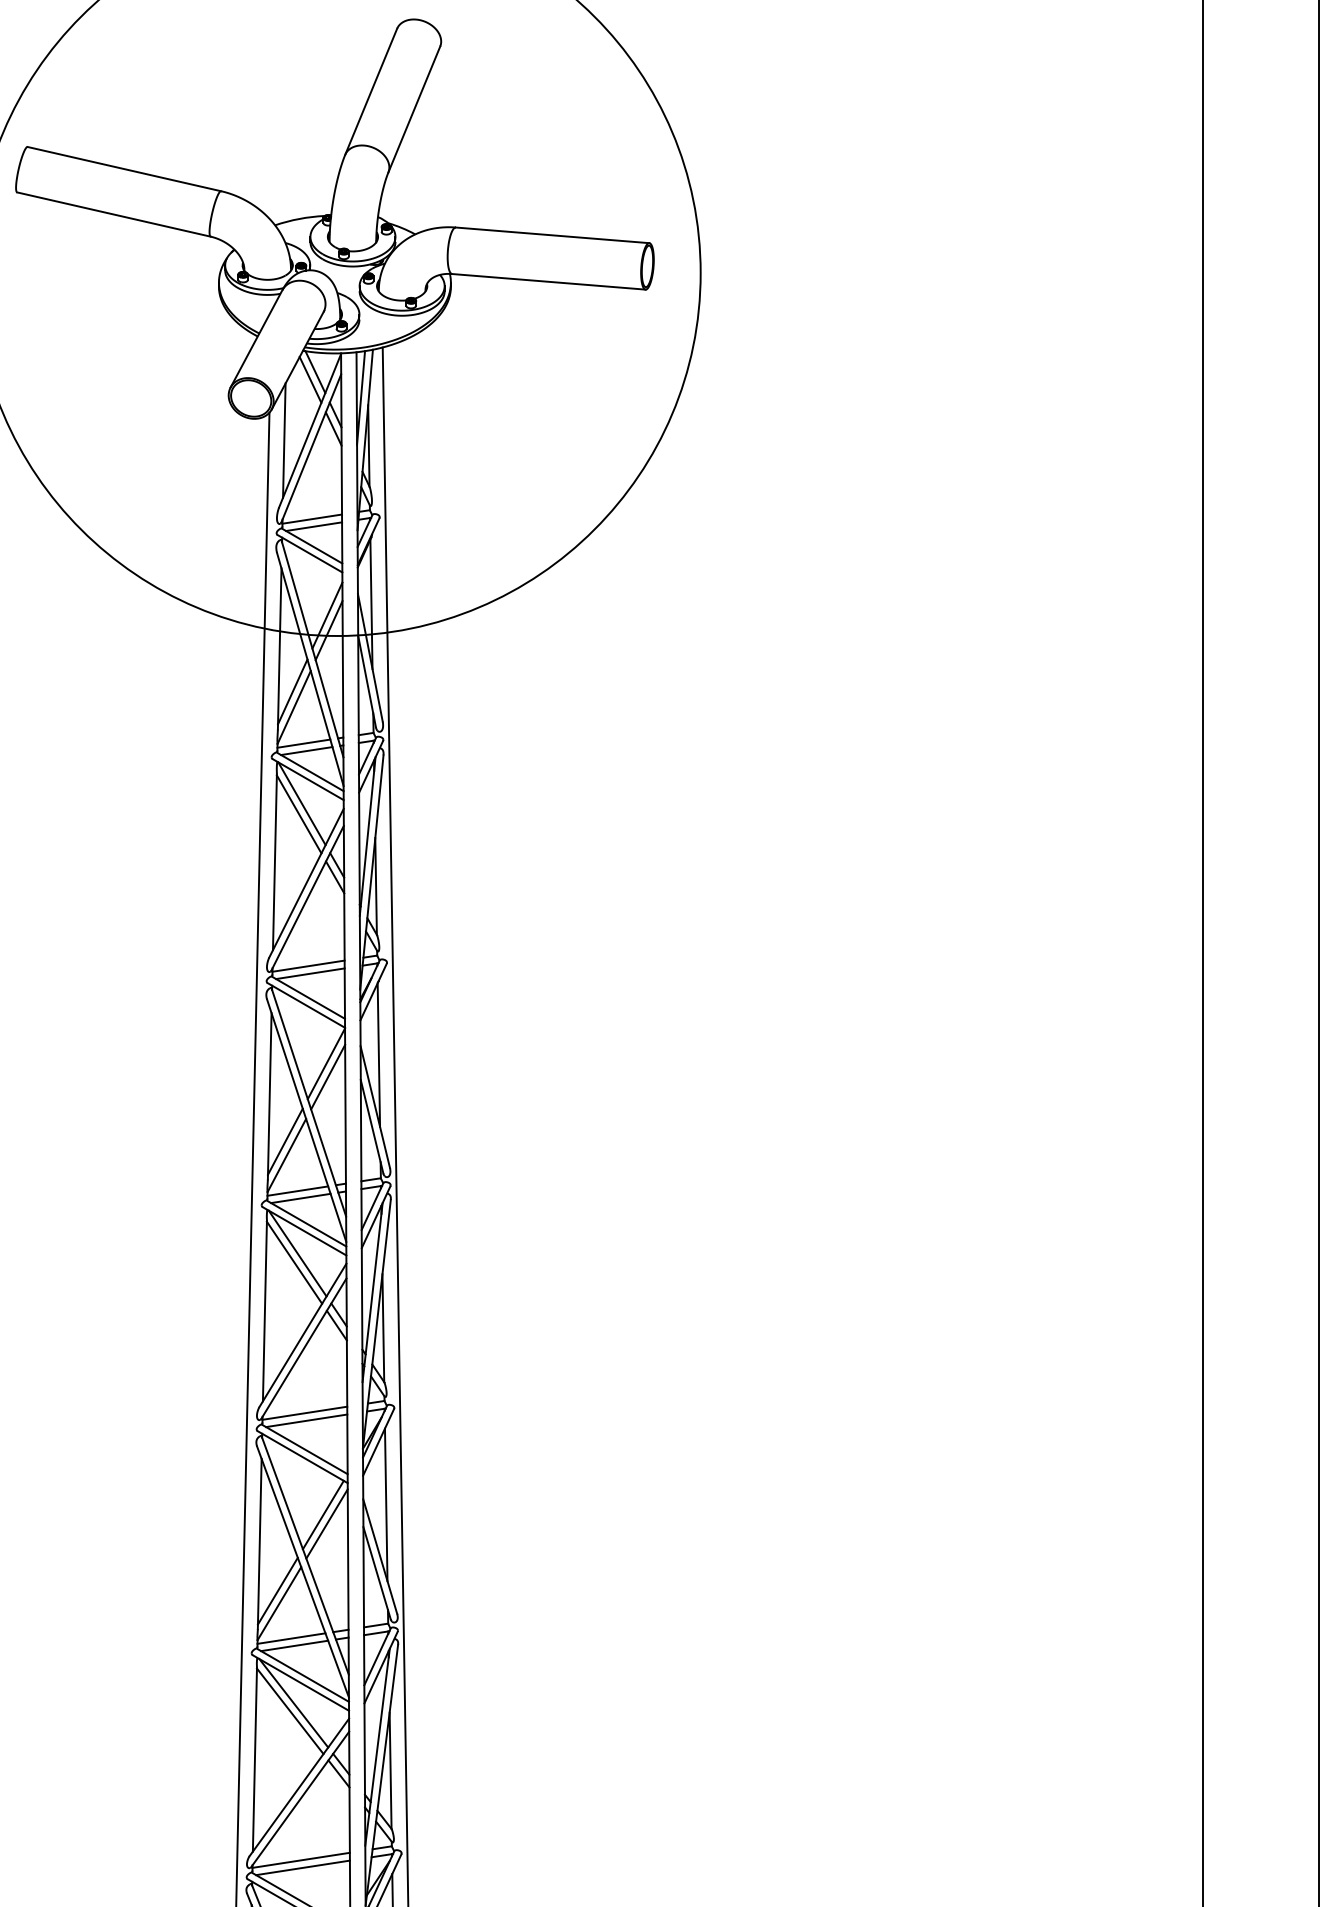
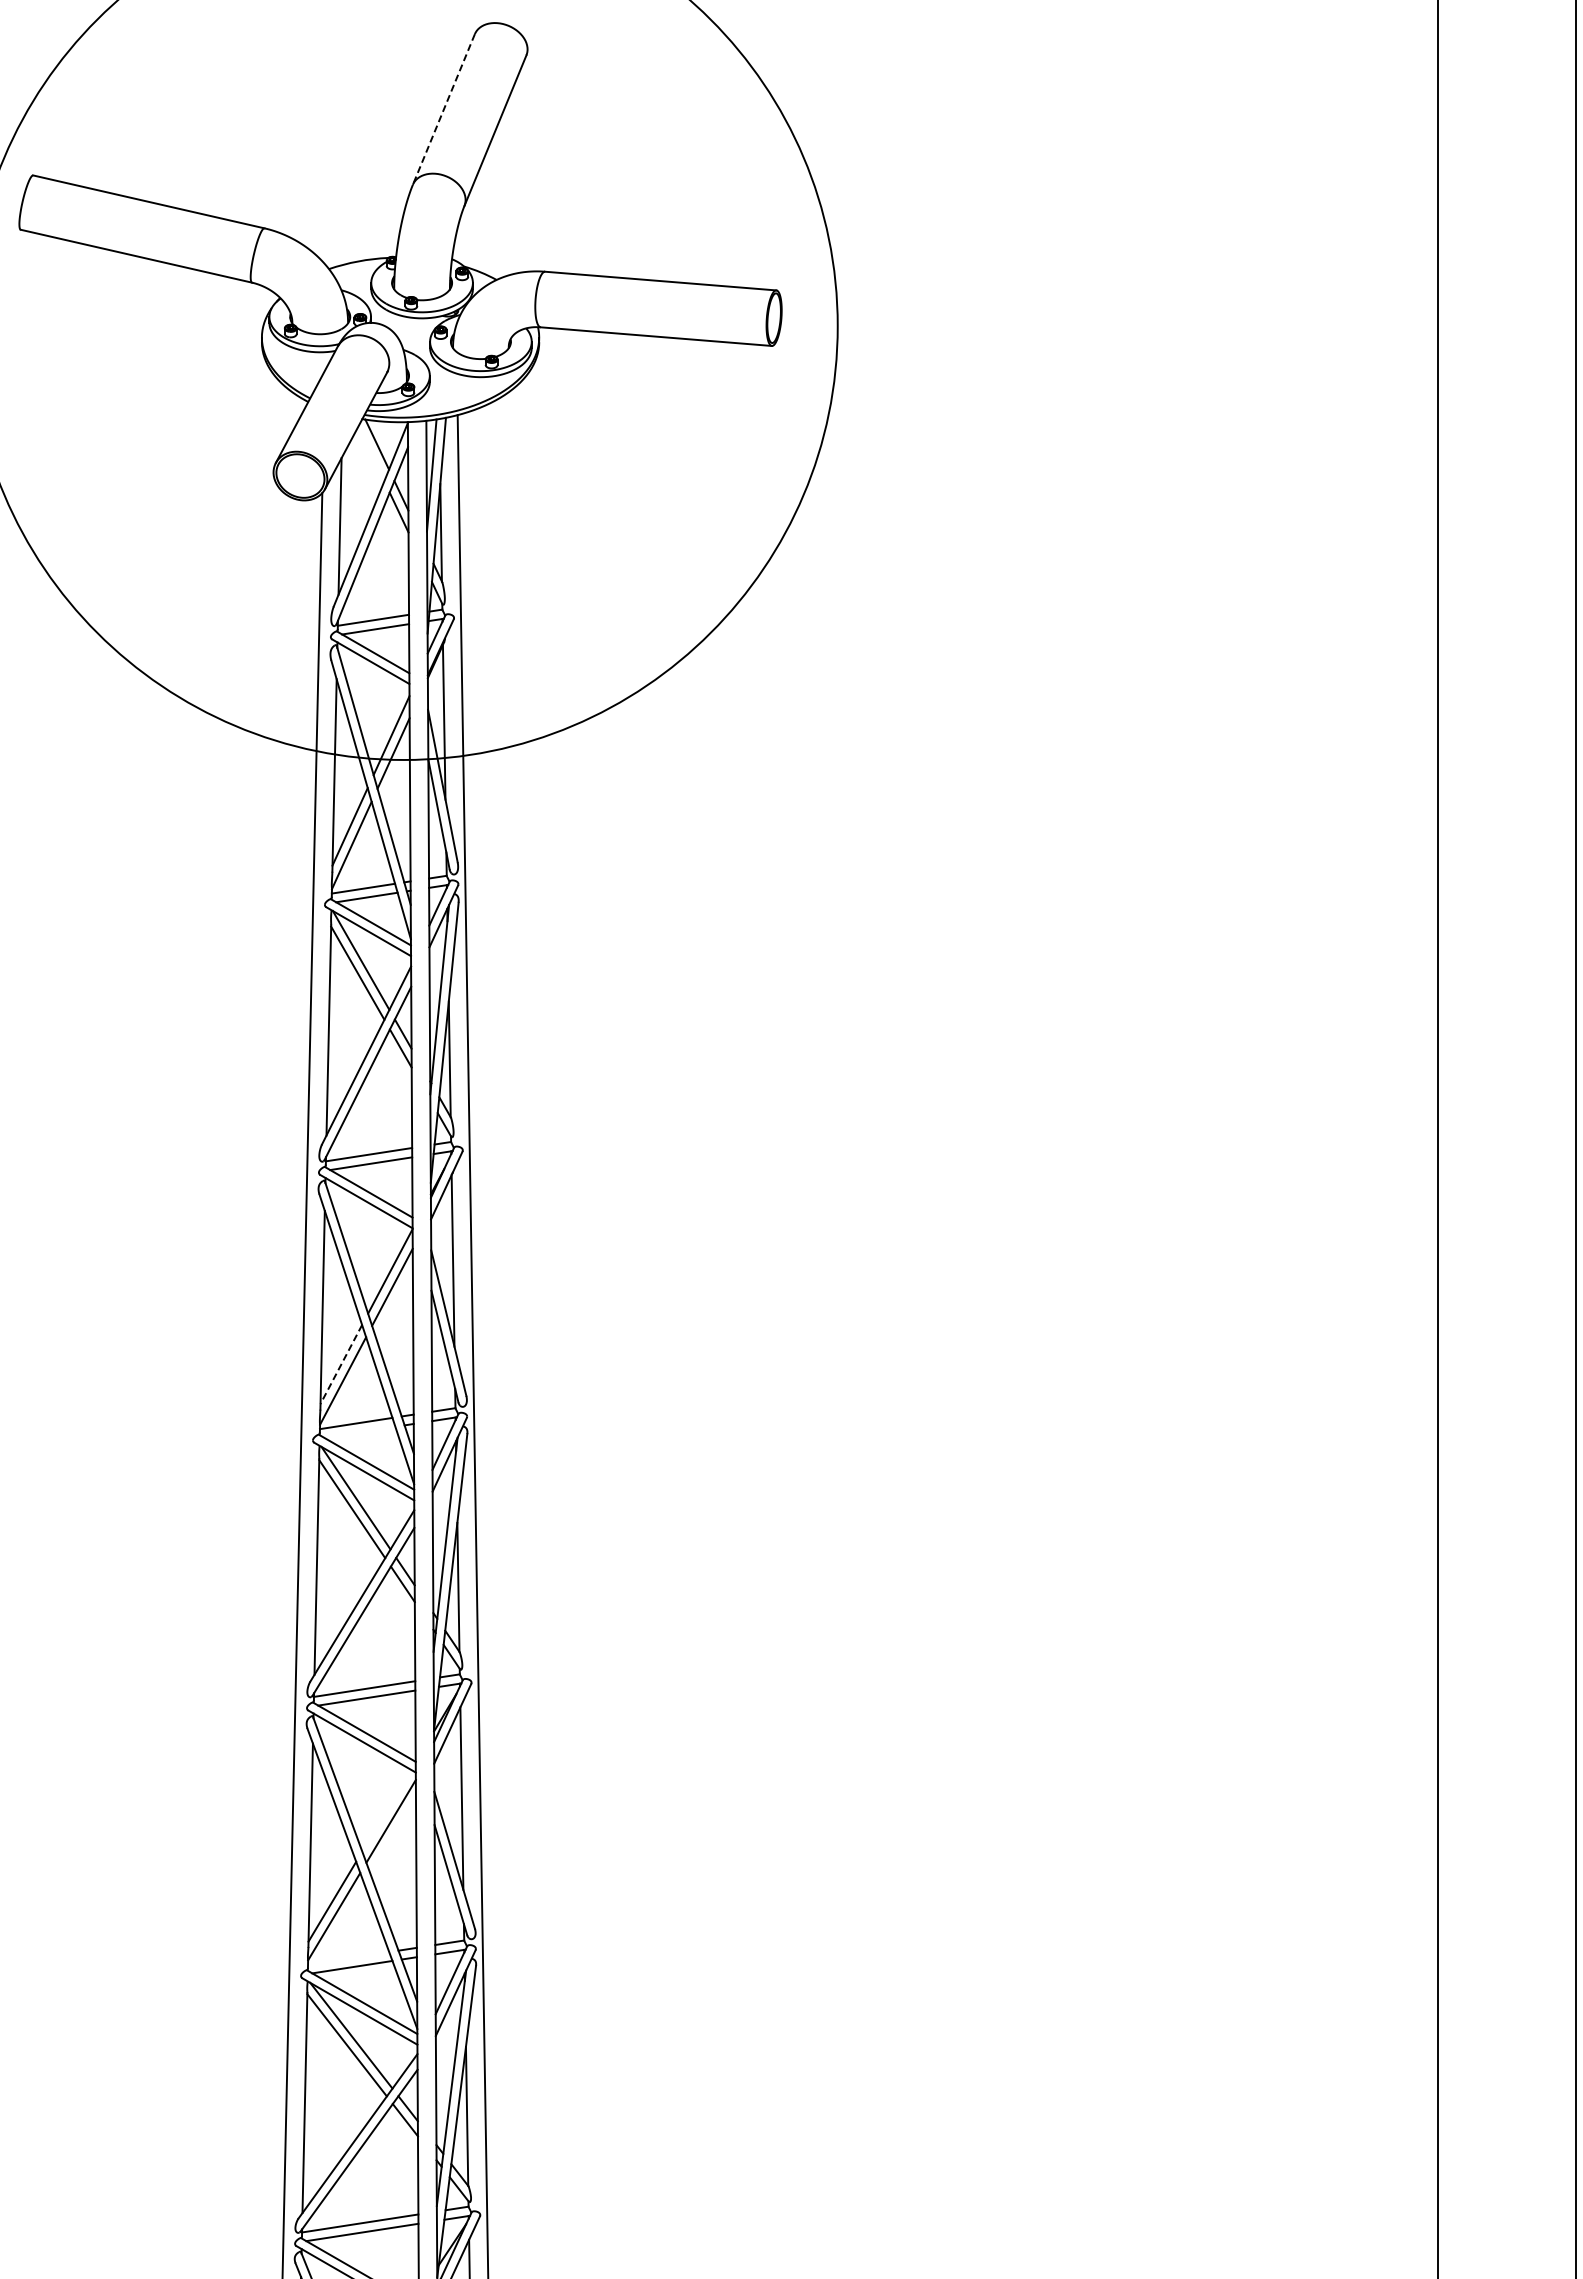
line: (370, 91) -> (443, 109), solid -> dashed
line: (310, 379) -> (371, 453), removed
line: (285, 1141) -> (341, 1364), solid -> dashed
line: (300, 1197) -> (359, 1431), removed
line: (323, 1514) -> (386, 1810), removed
line: (291, 1638) -> (348, 1958), removed

